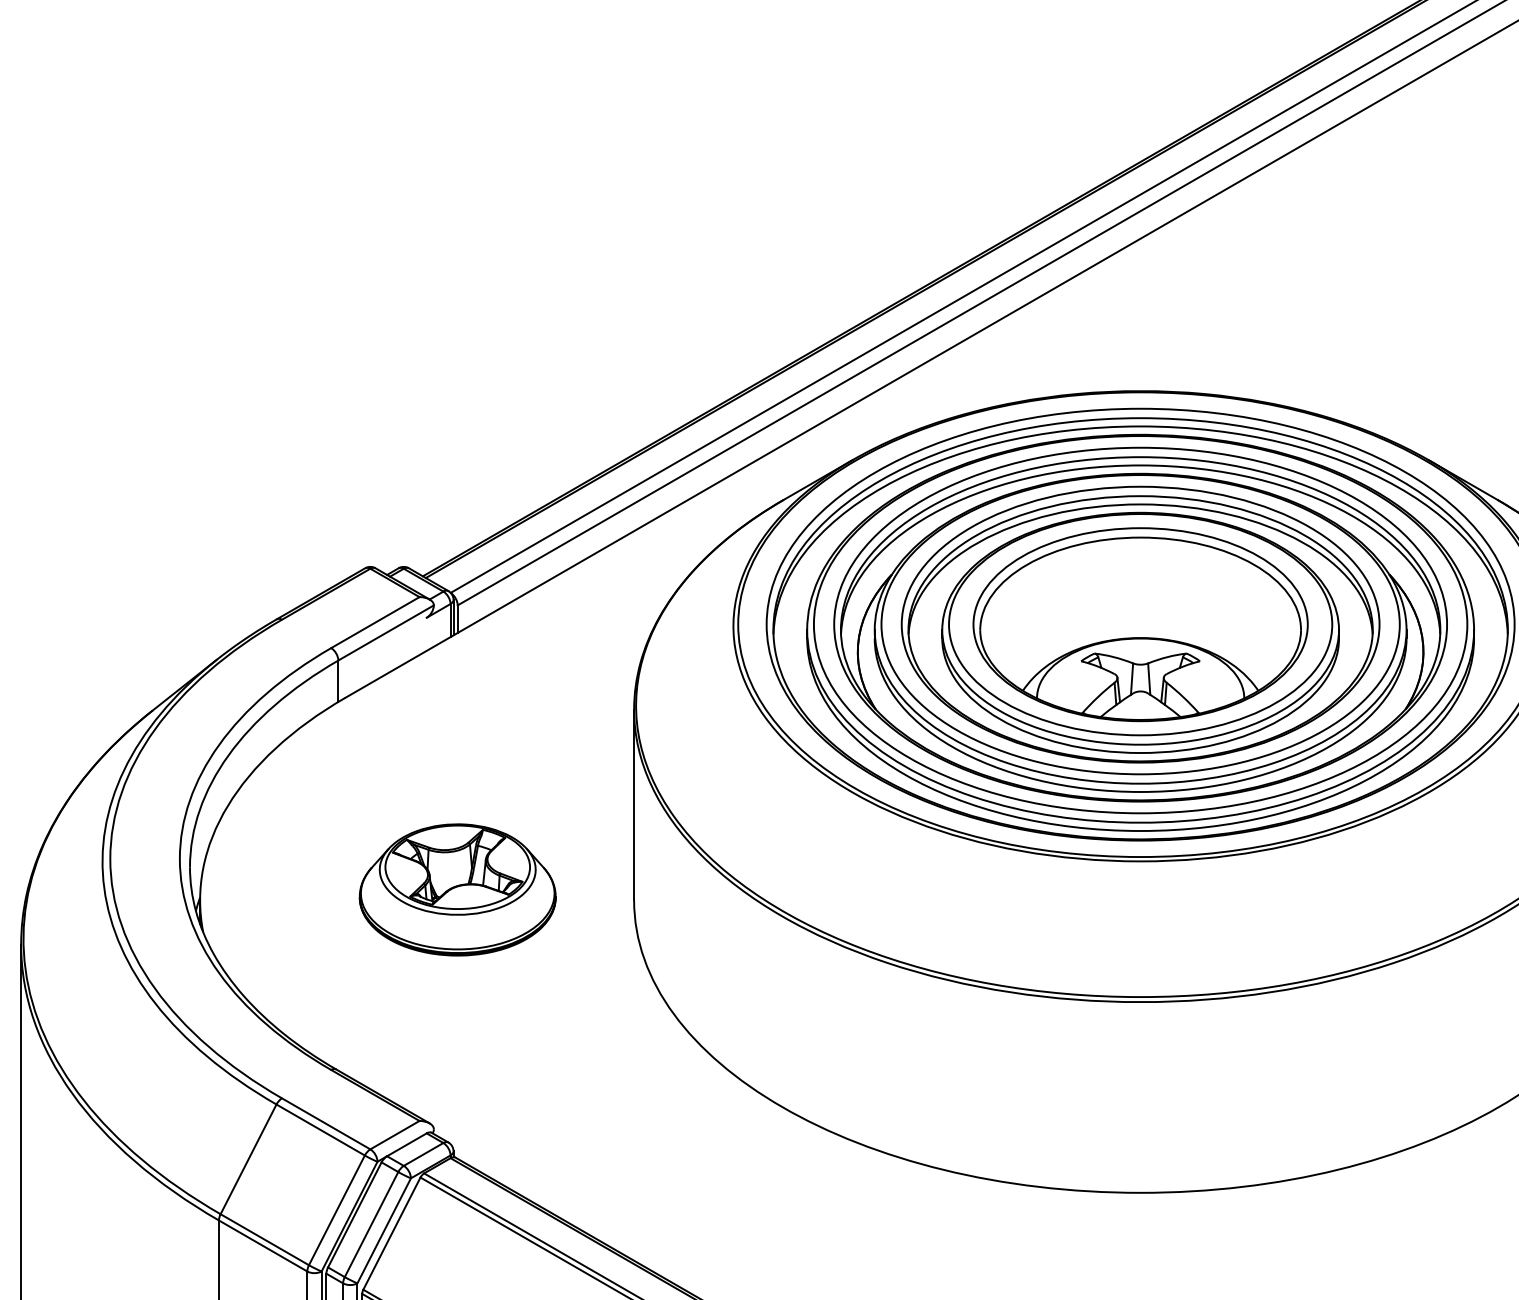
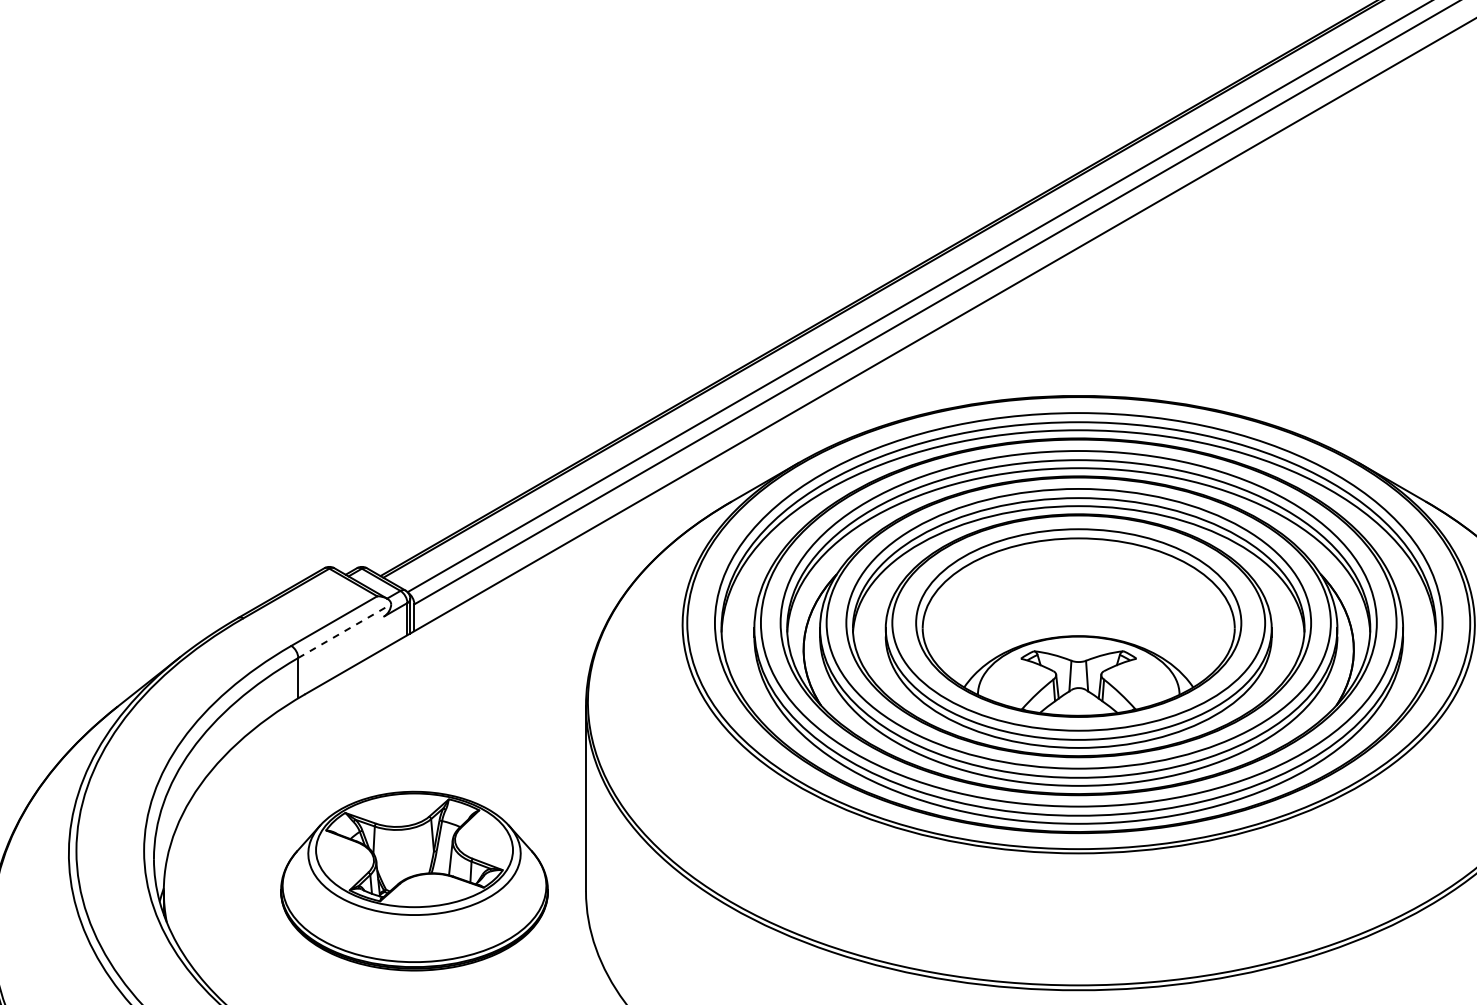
line: (386, 632) -> (345, 630), solid -> dashed
part: (457, 889) -> (414, 880), size x1.4

